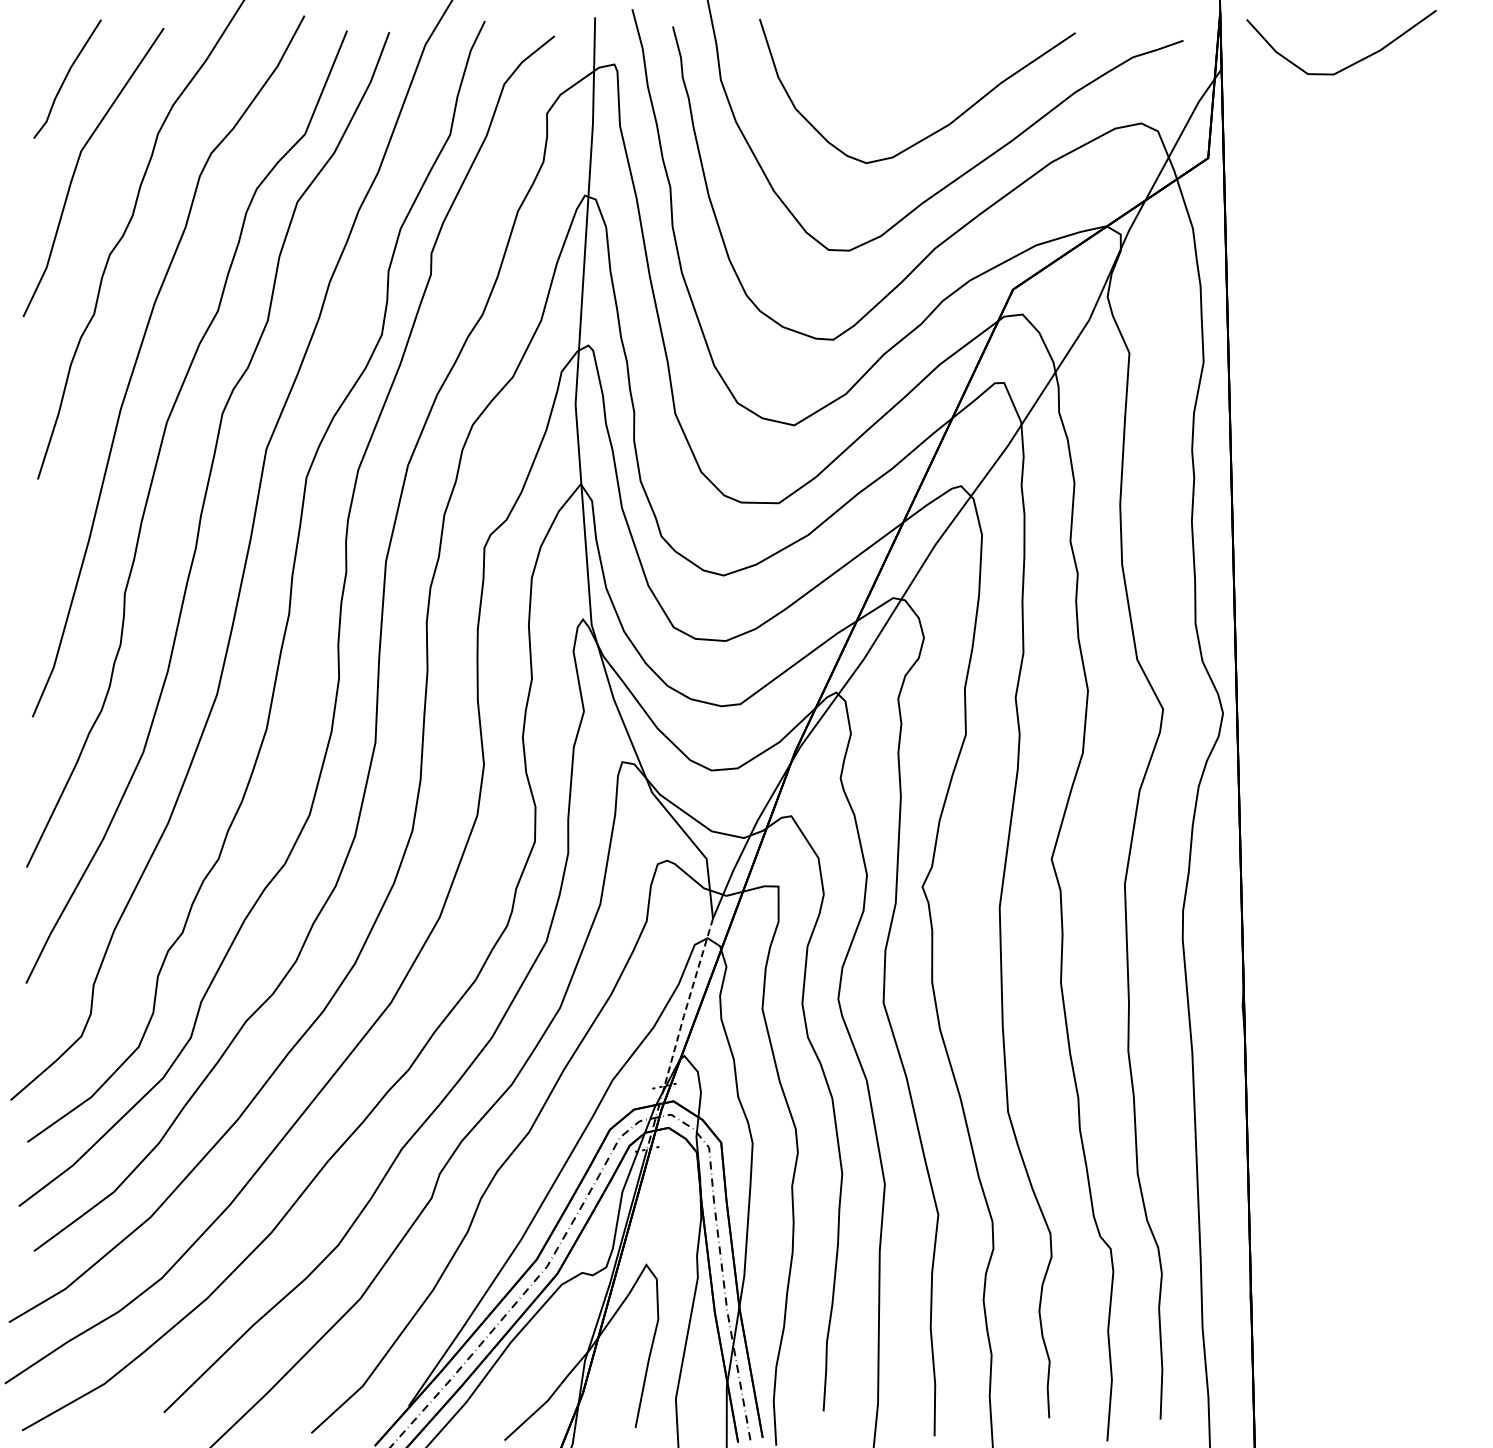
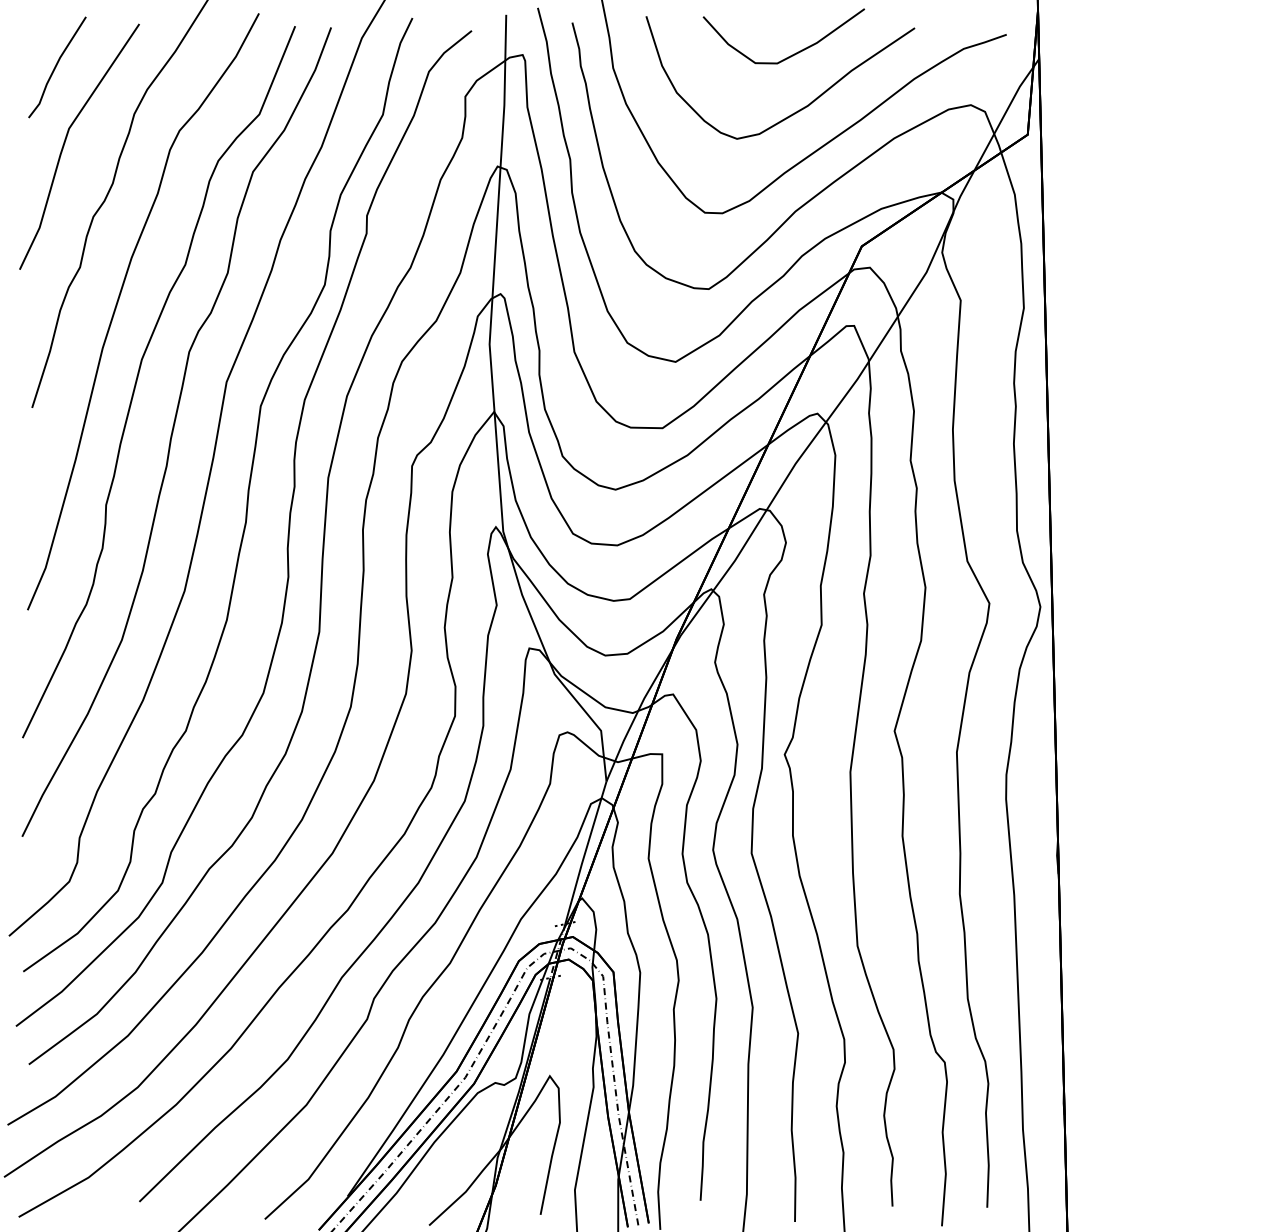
curve: (1352, 63) -> (793, 54), moved
line: (687, 1003) -> (584, 853), dashed -> solid

